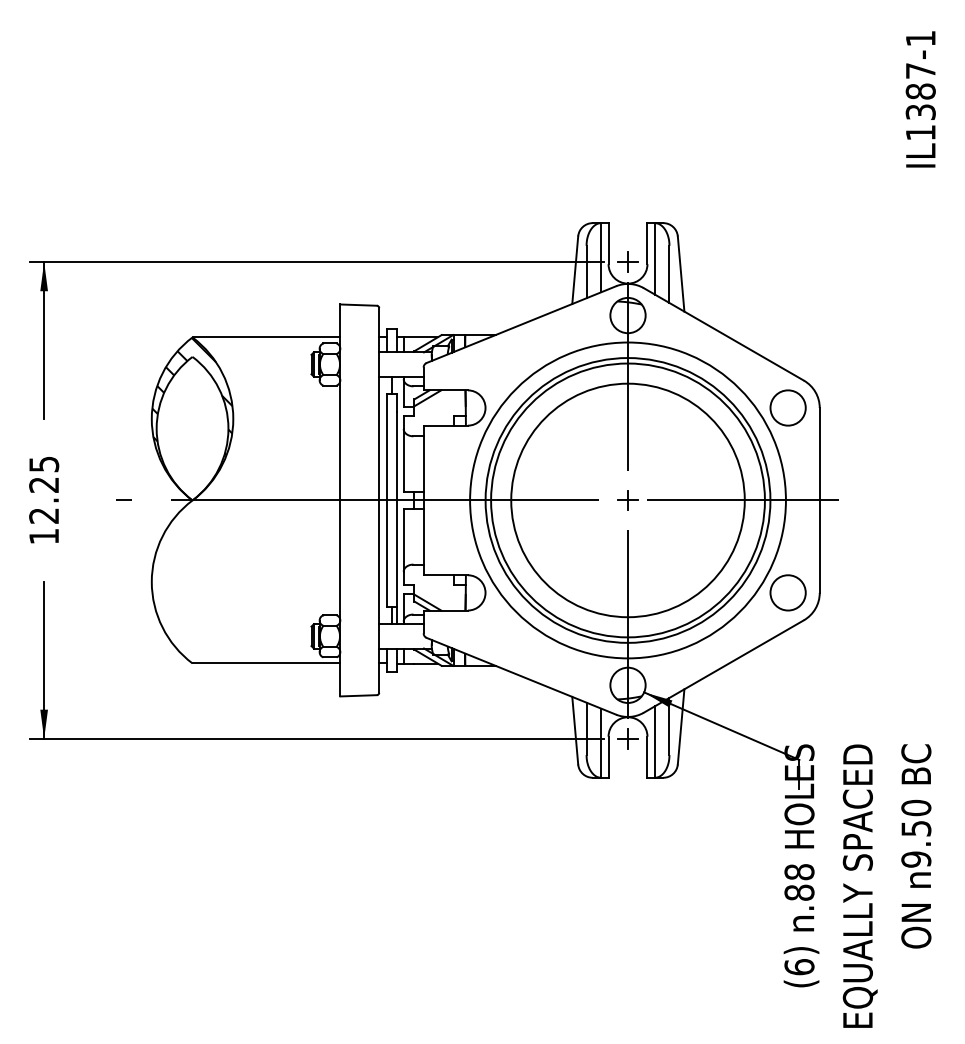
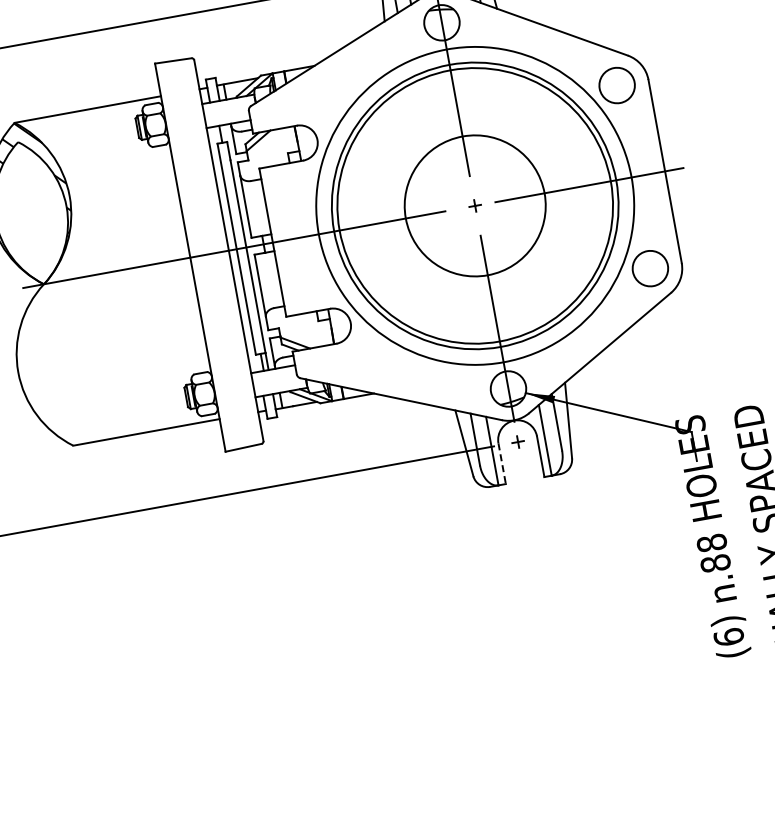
circle: (627, 500) -> (474, 206), size x0.6
part: (627, 500) -> (474, 206), size x0.6
part: (627, 738) -> (517, 441), size x0.6
line: (608, 757) -> (502, 463), solid -> dashed

